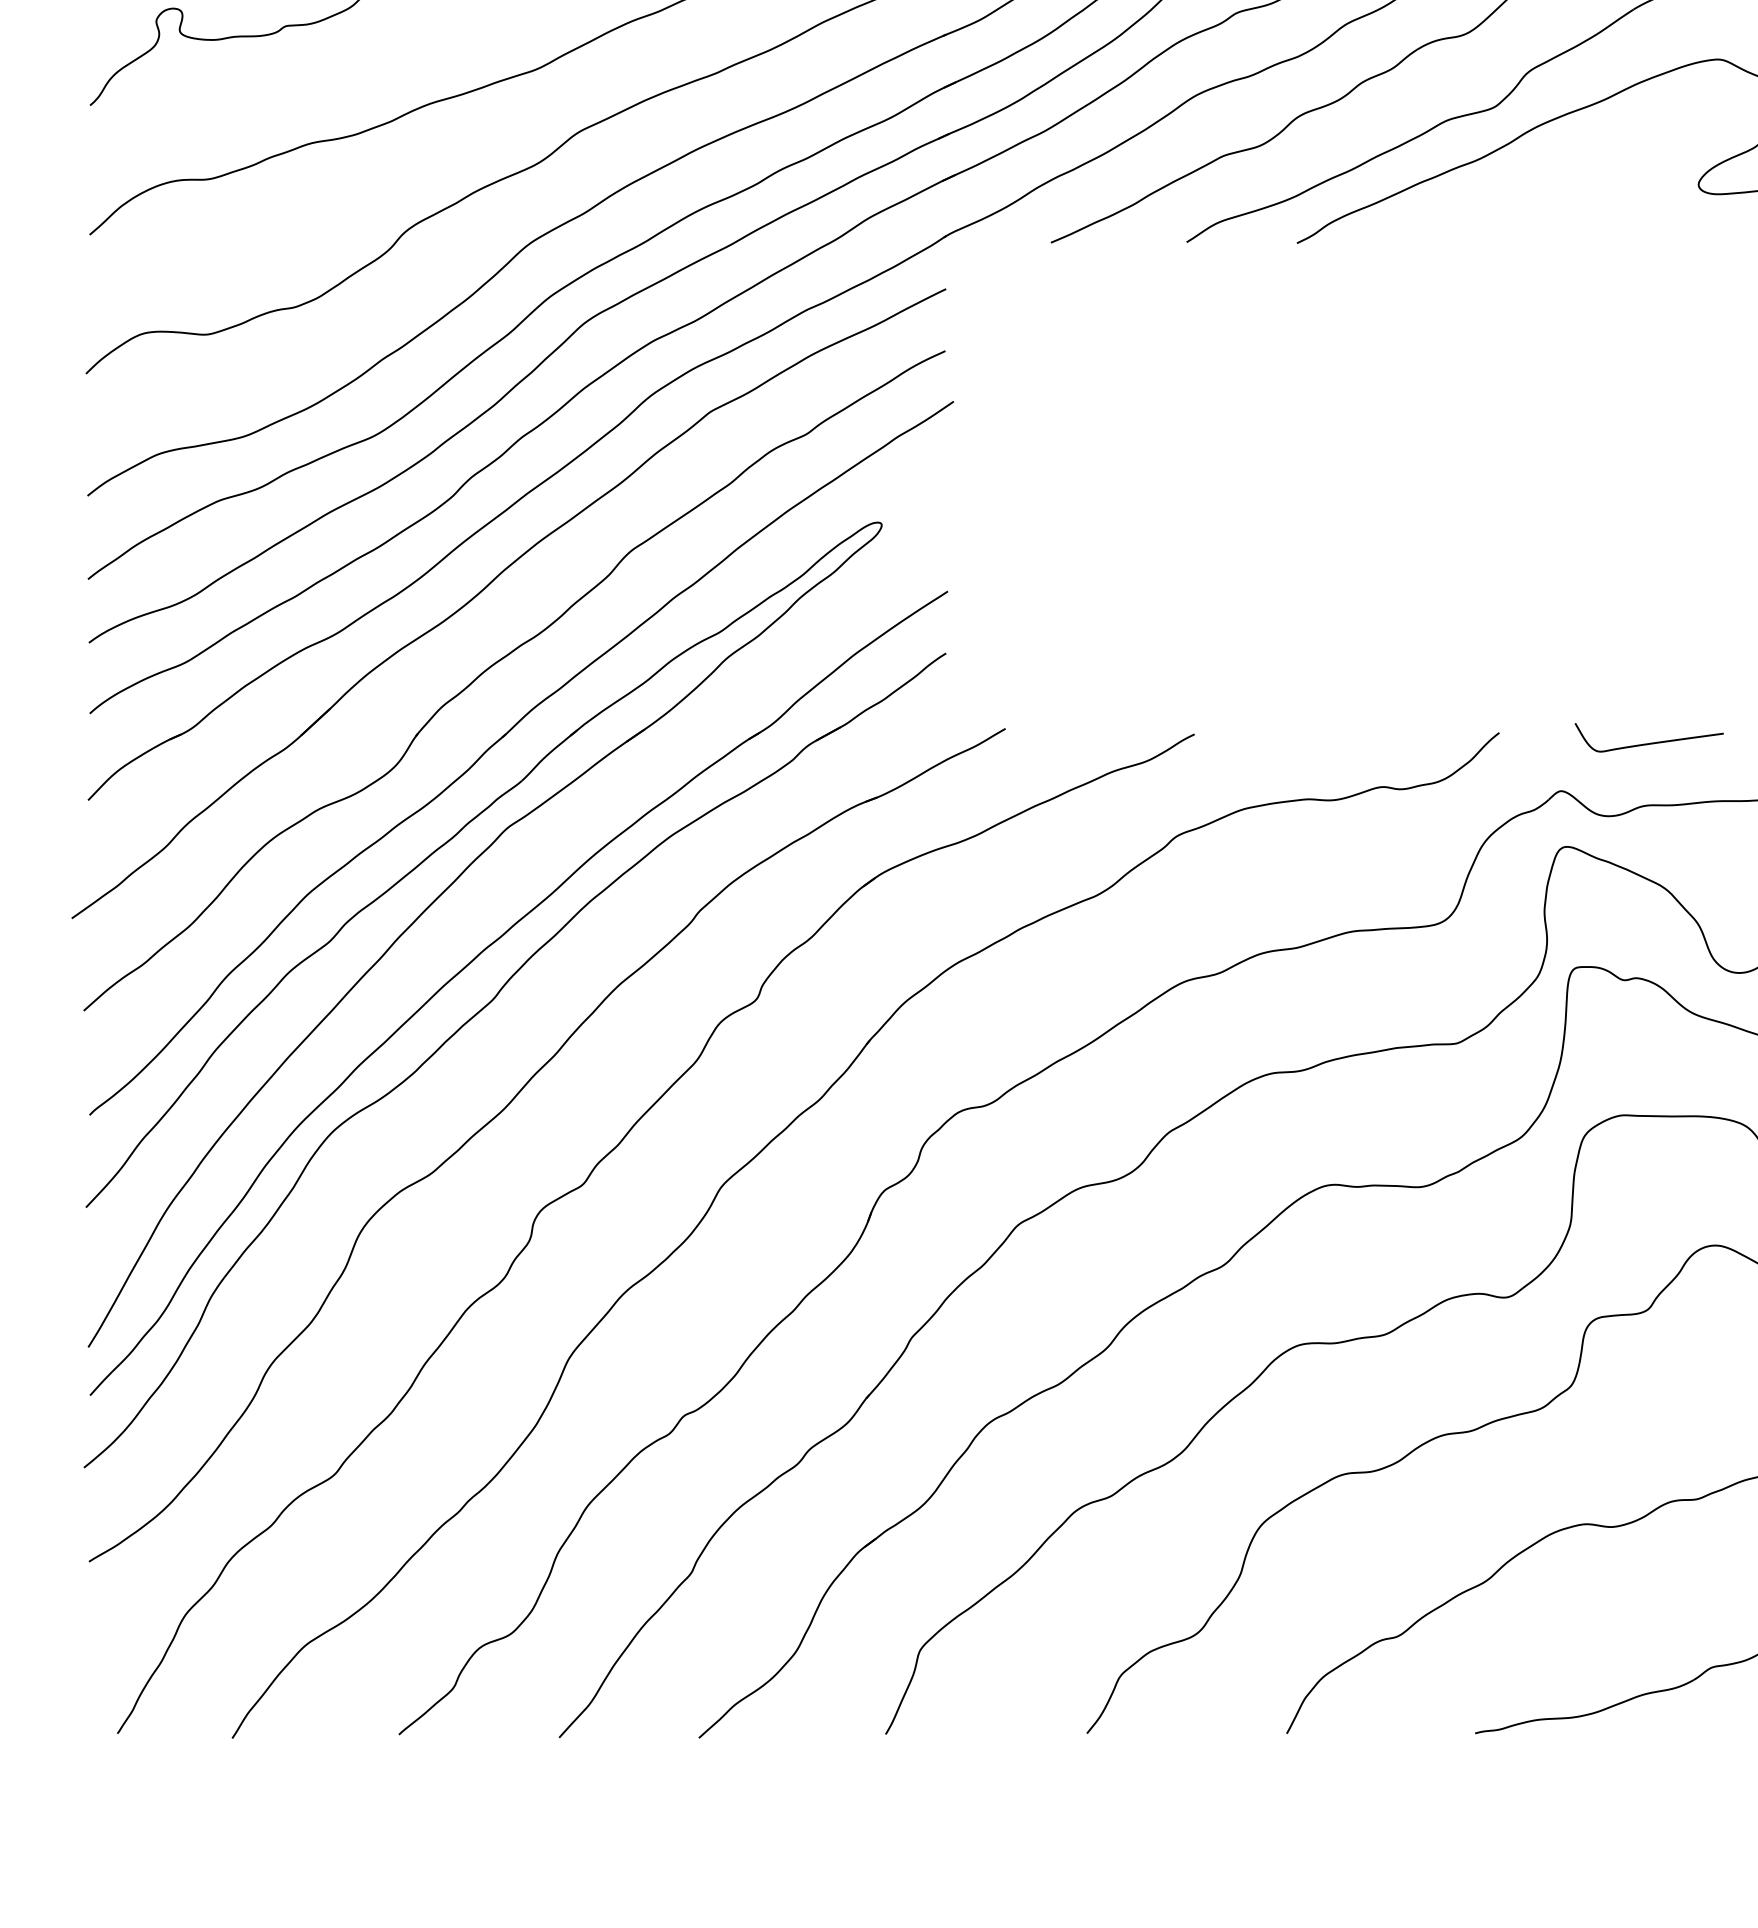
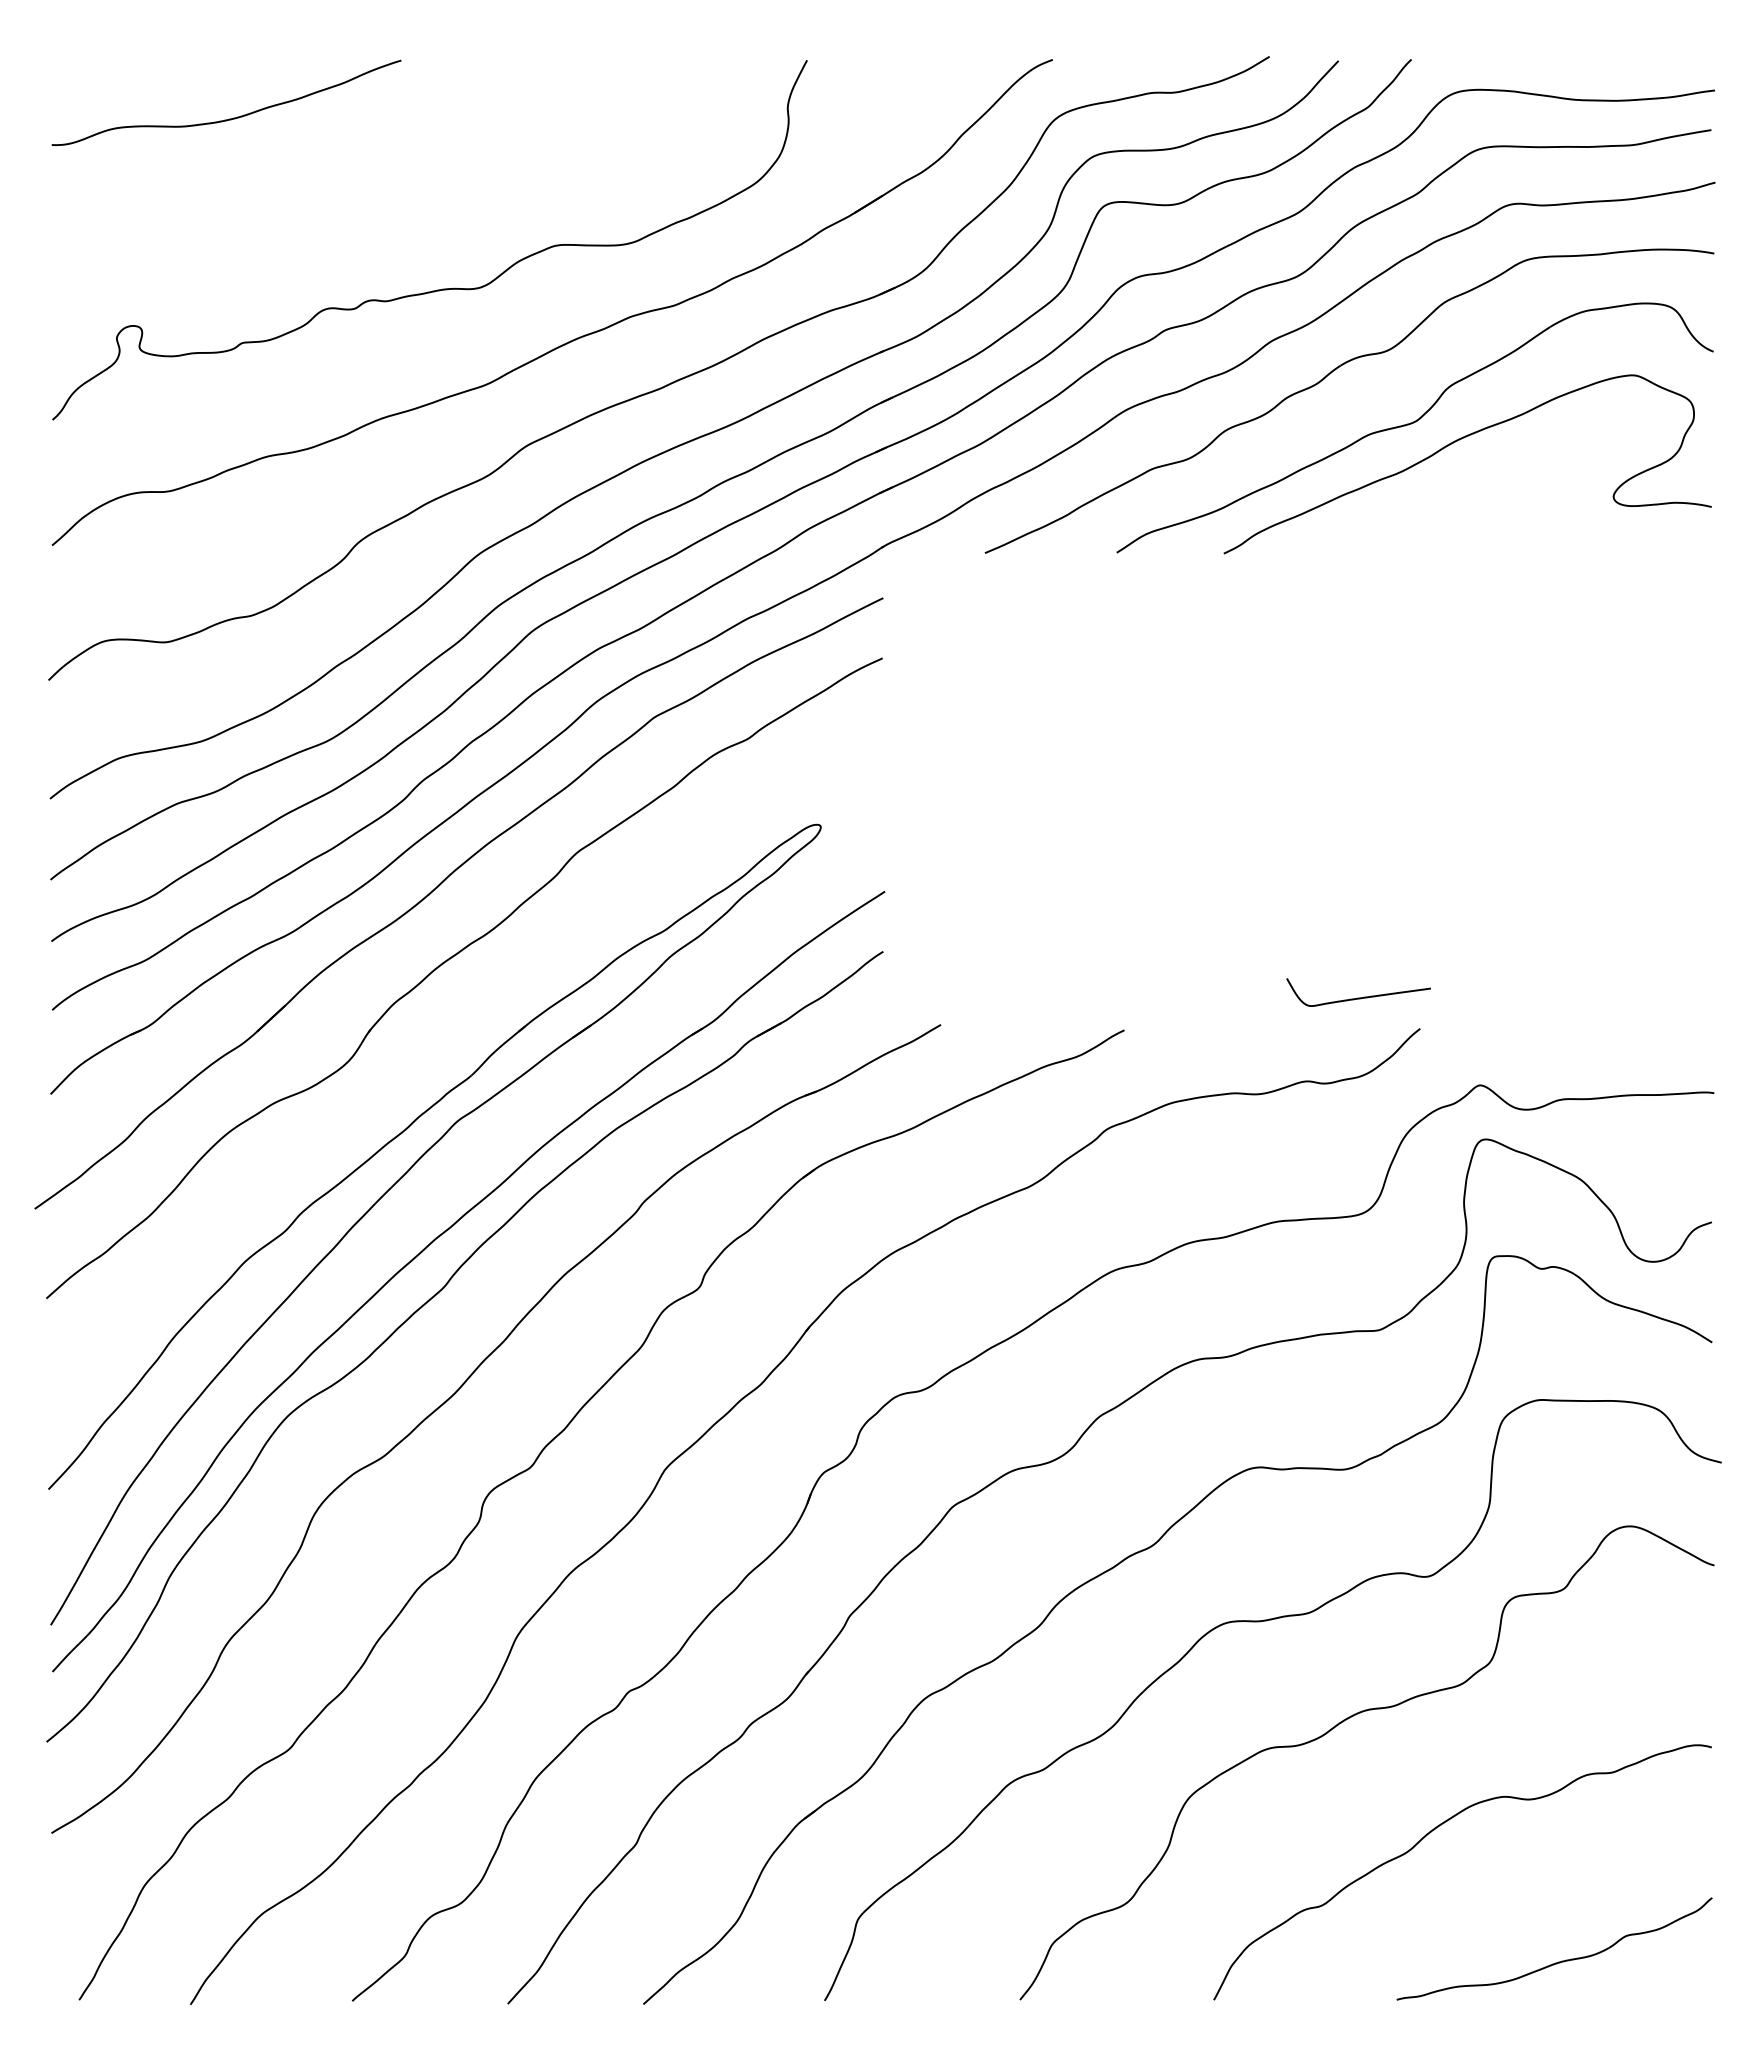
part: (505, 736) -> (455, 1032), removed
curve: (1649, 742) -> (1358, 997), moved

